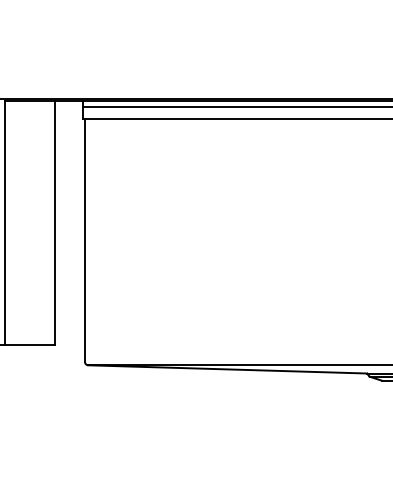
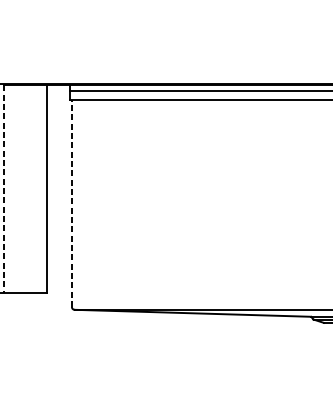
line: (5, 223) -> (4, 189), solid -> dashed
line: (85, 240) -> (72, 203), solid -> dashed

